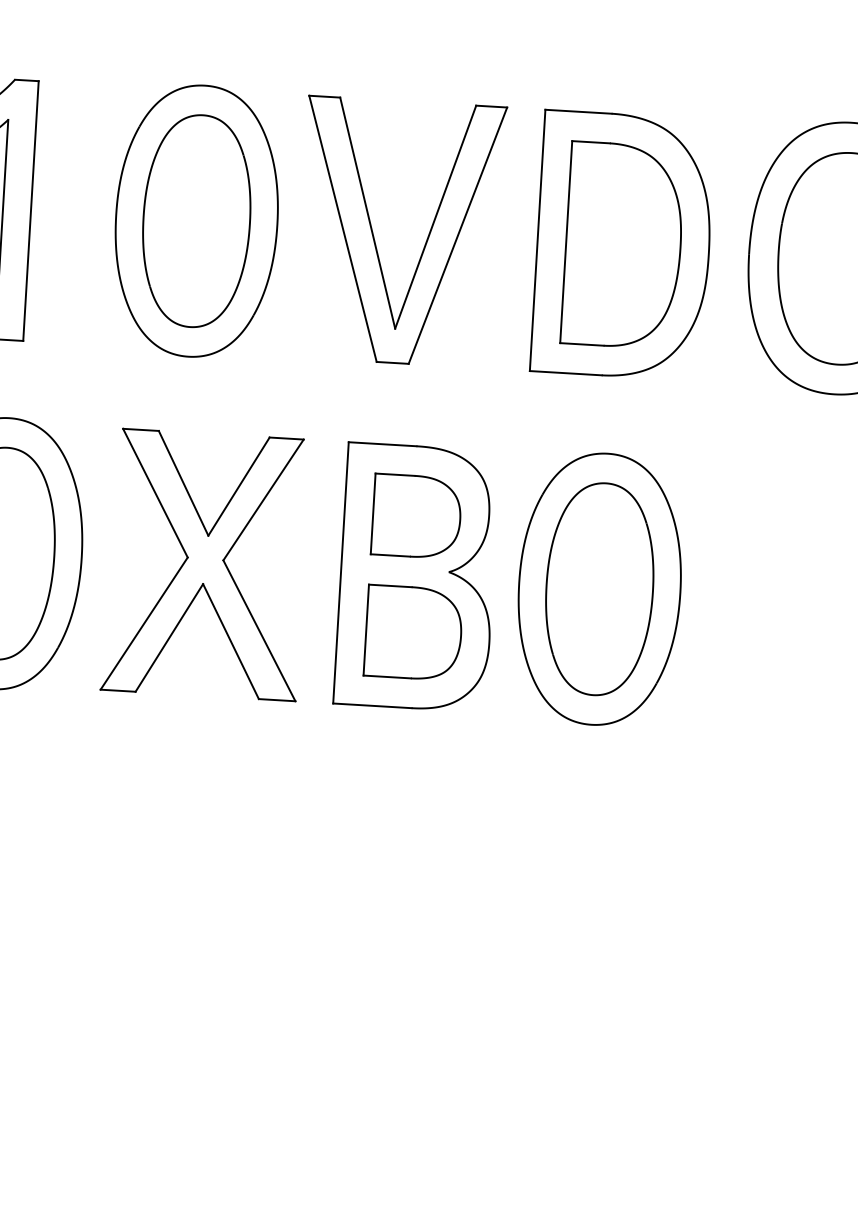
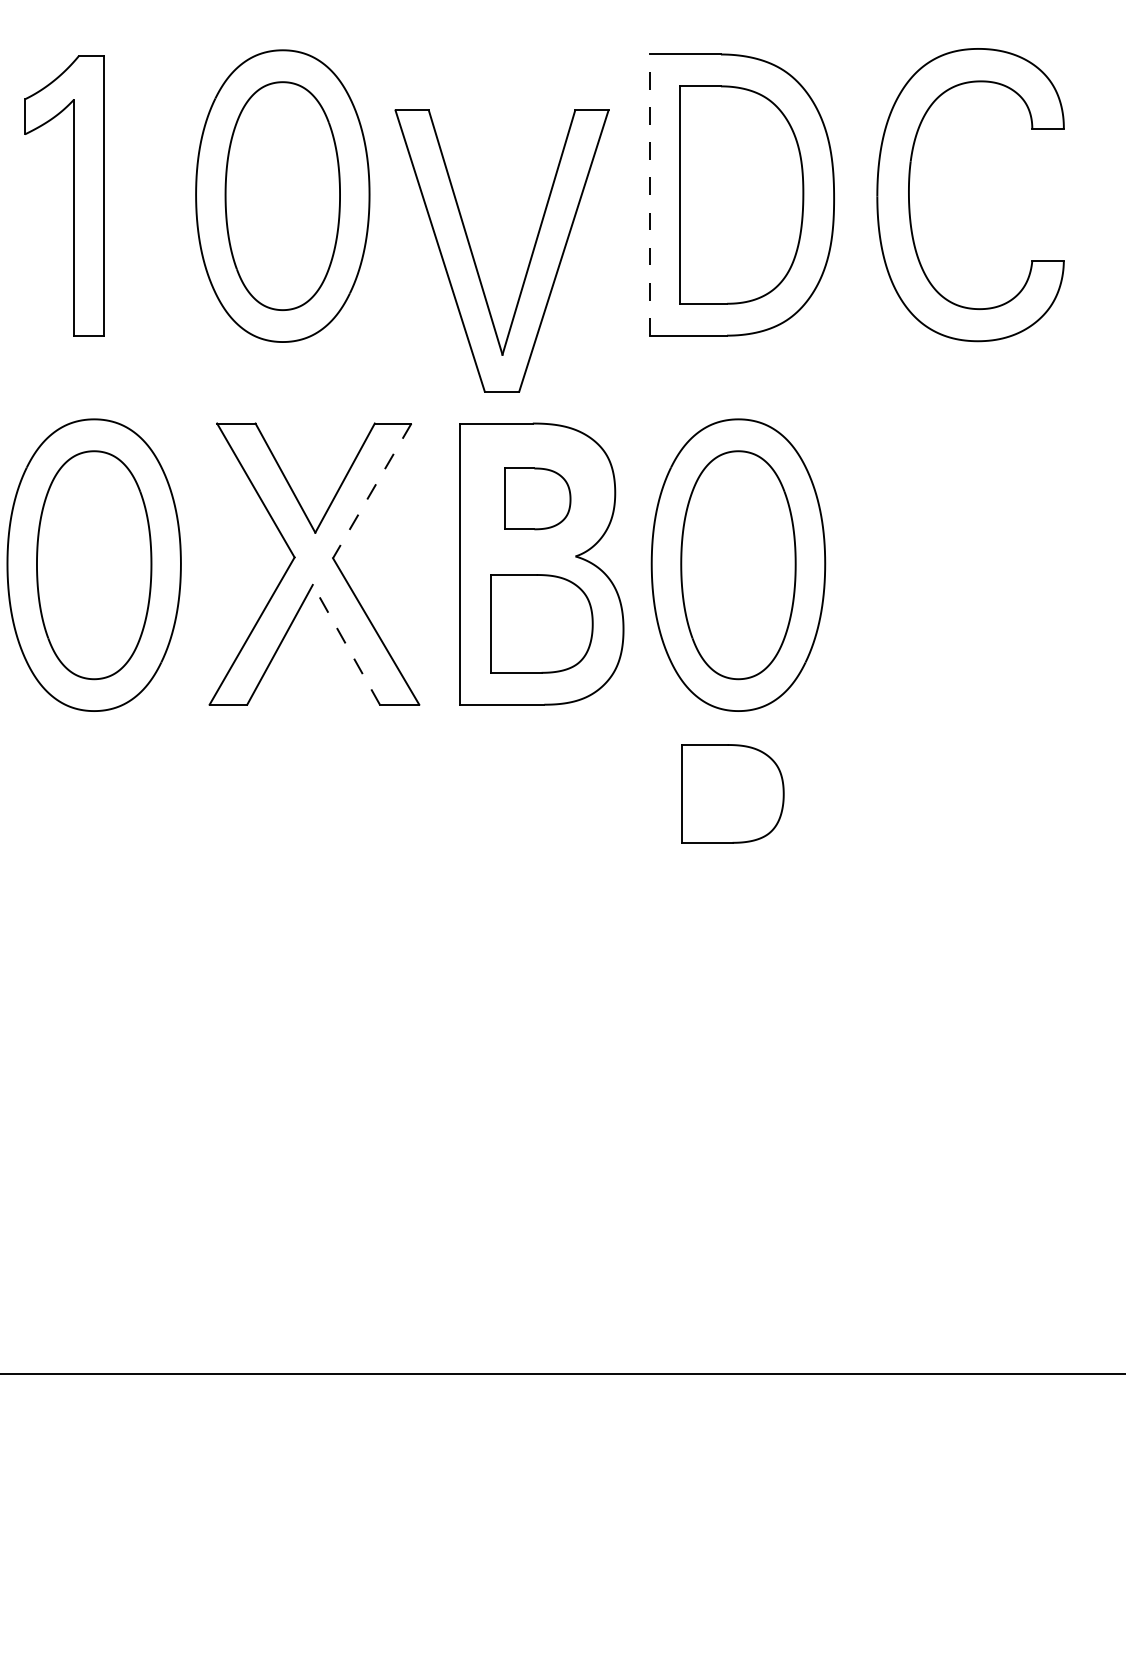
part: (374, 236) -> (474, 257), moved
line: (537, 240) -> (649, 195), solid -> dashed
line: (263, 499) -> (372, 490), solid -> dashed
part: (416, 516) -> (537, 498), size x0.7
line: (231, 641) -> (346, 644), solid -> dashed
part: (581, 801) -> (732, 793), added

